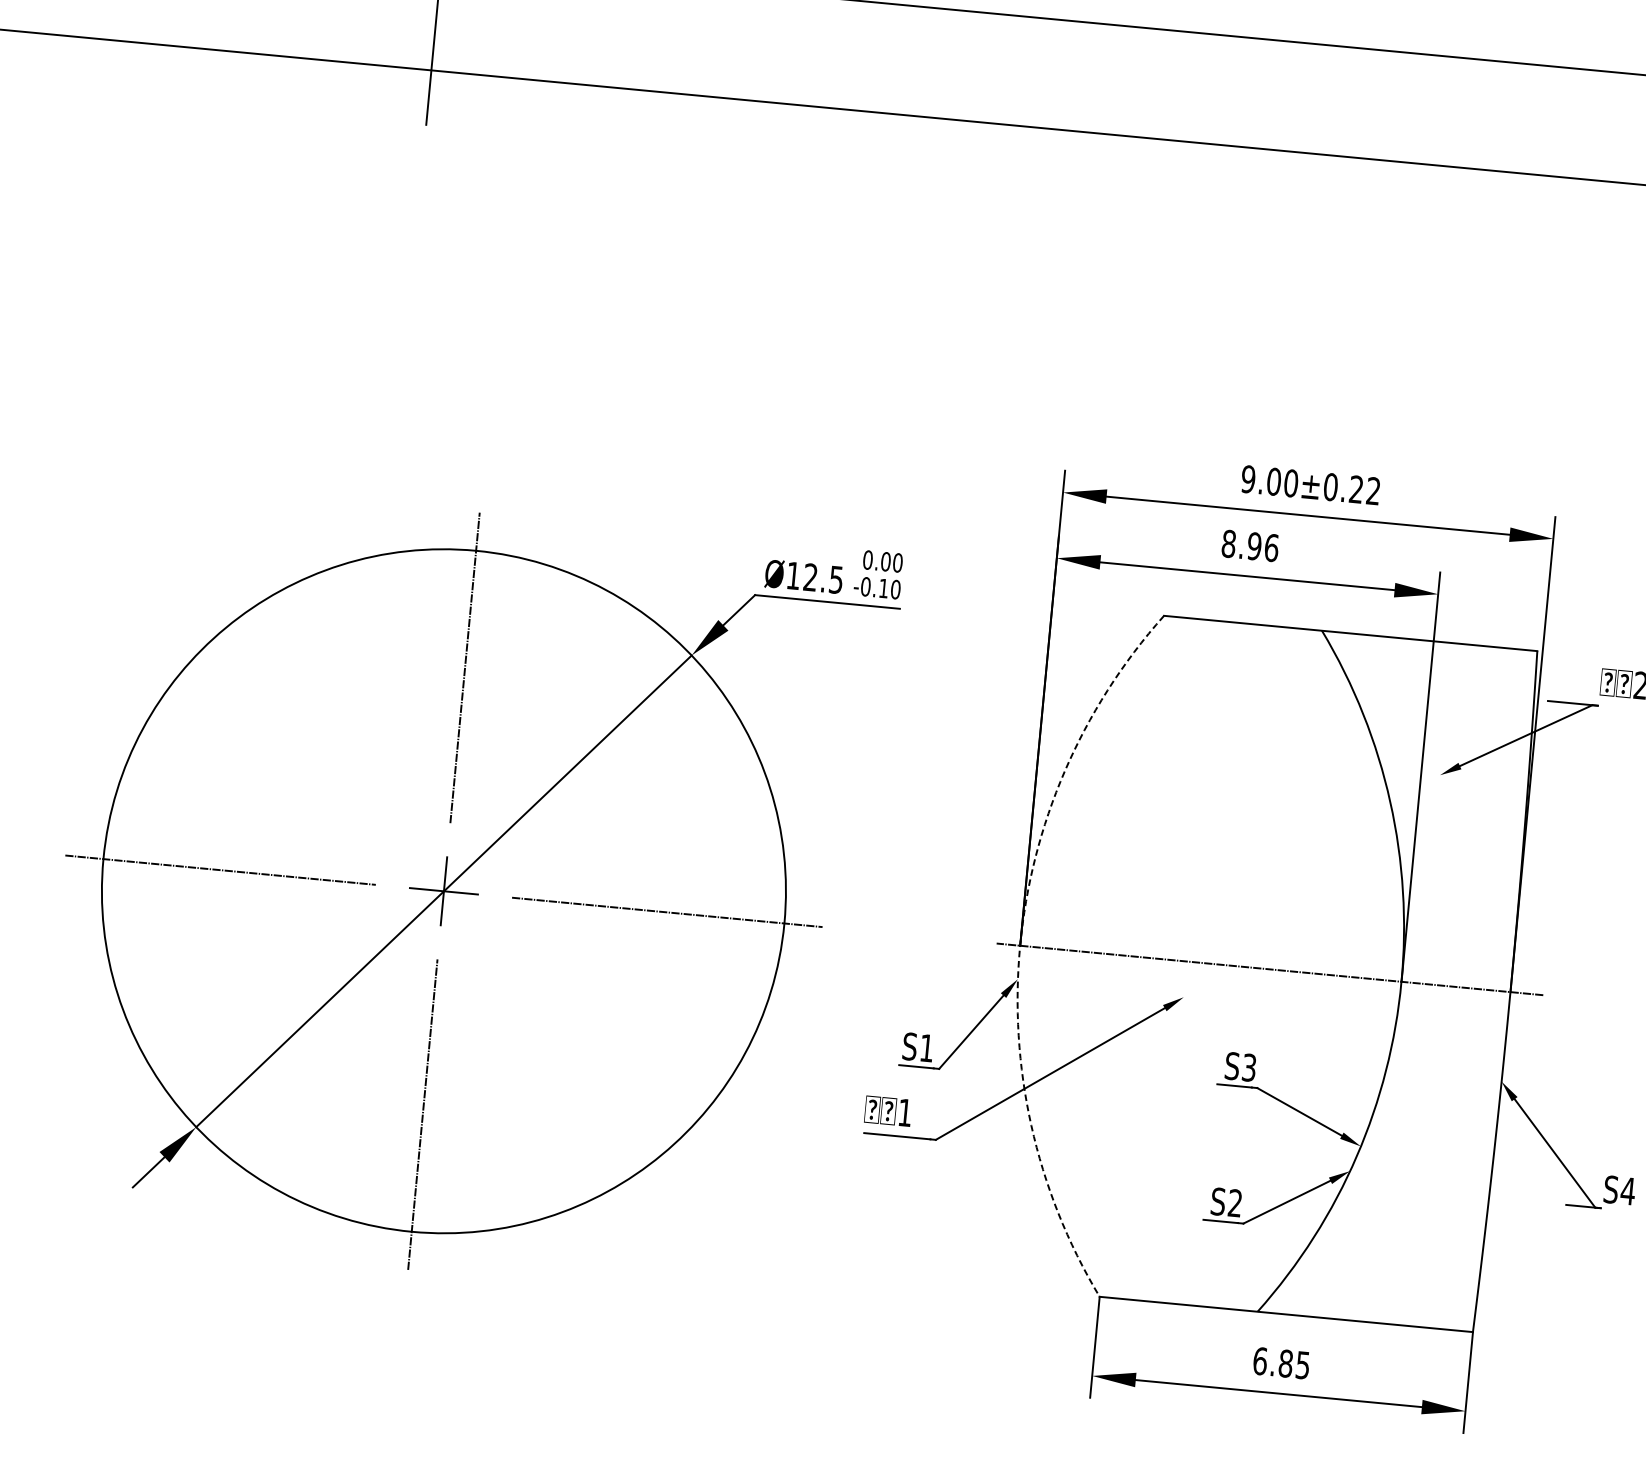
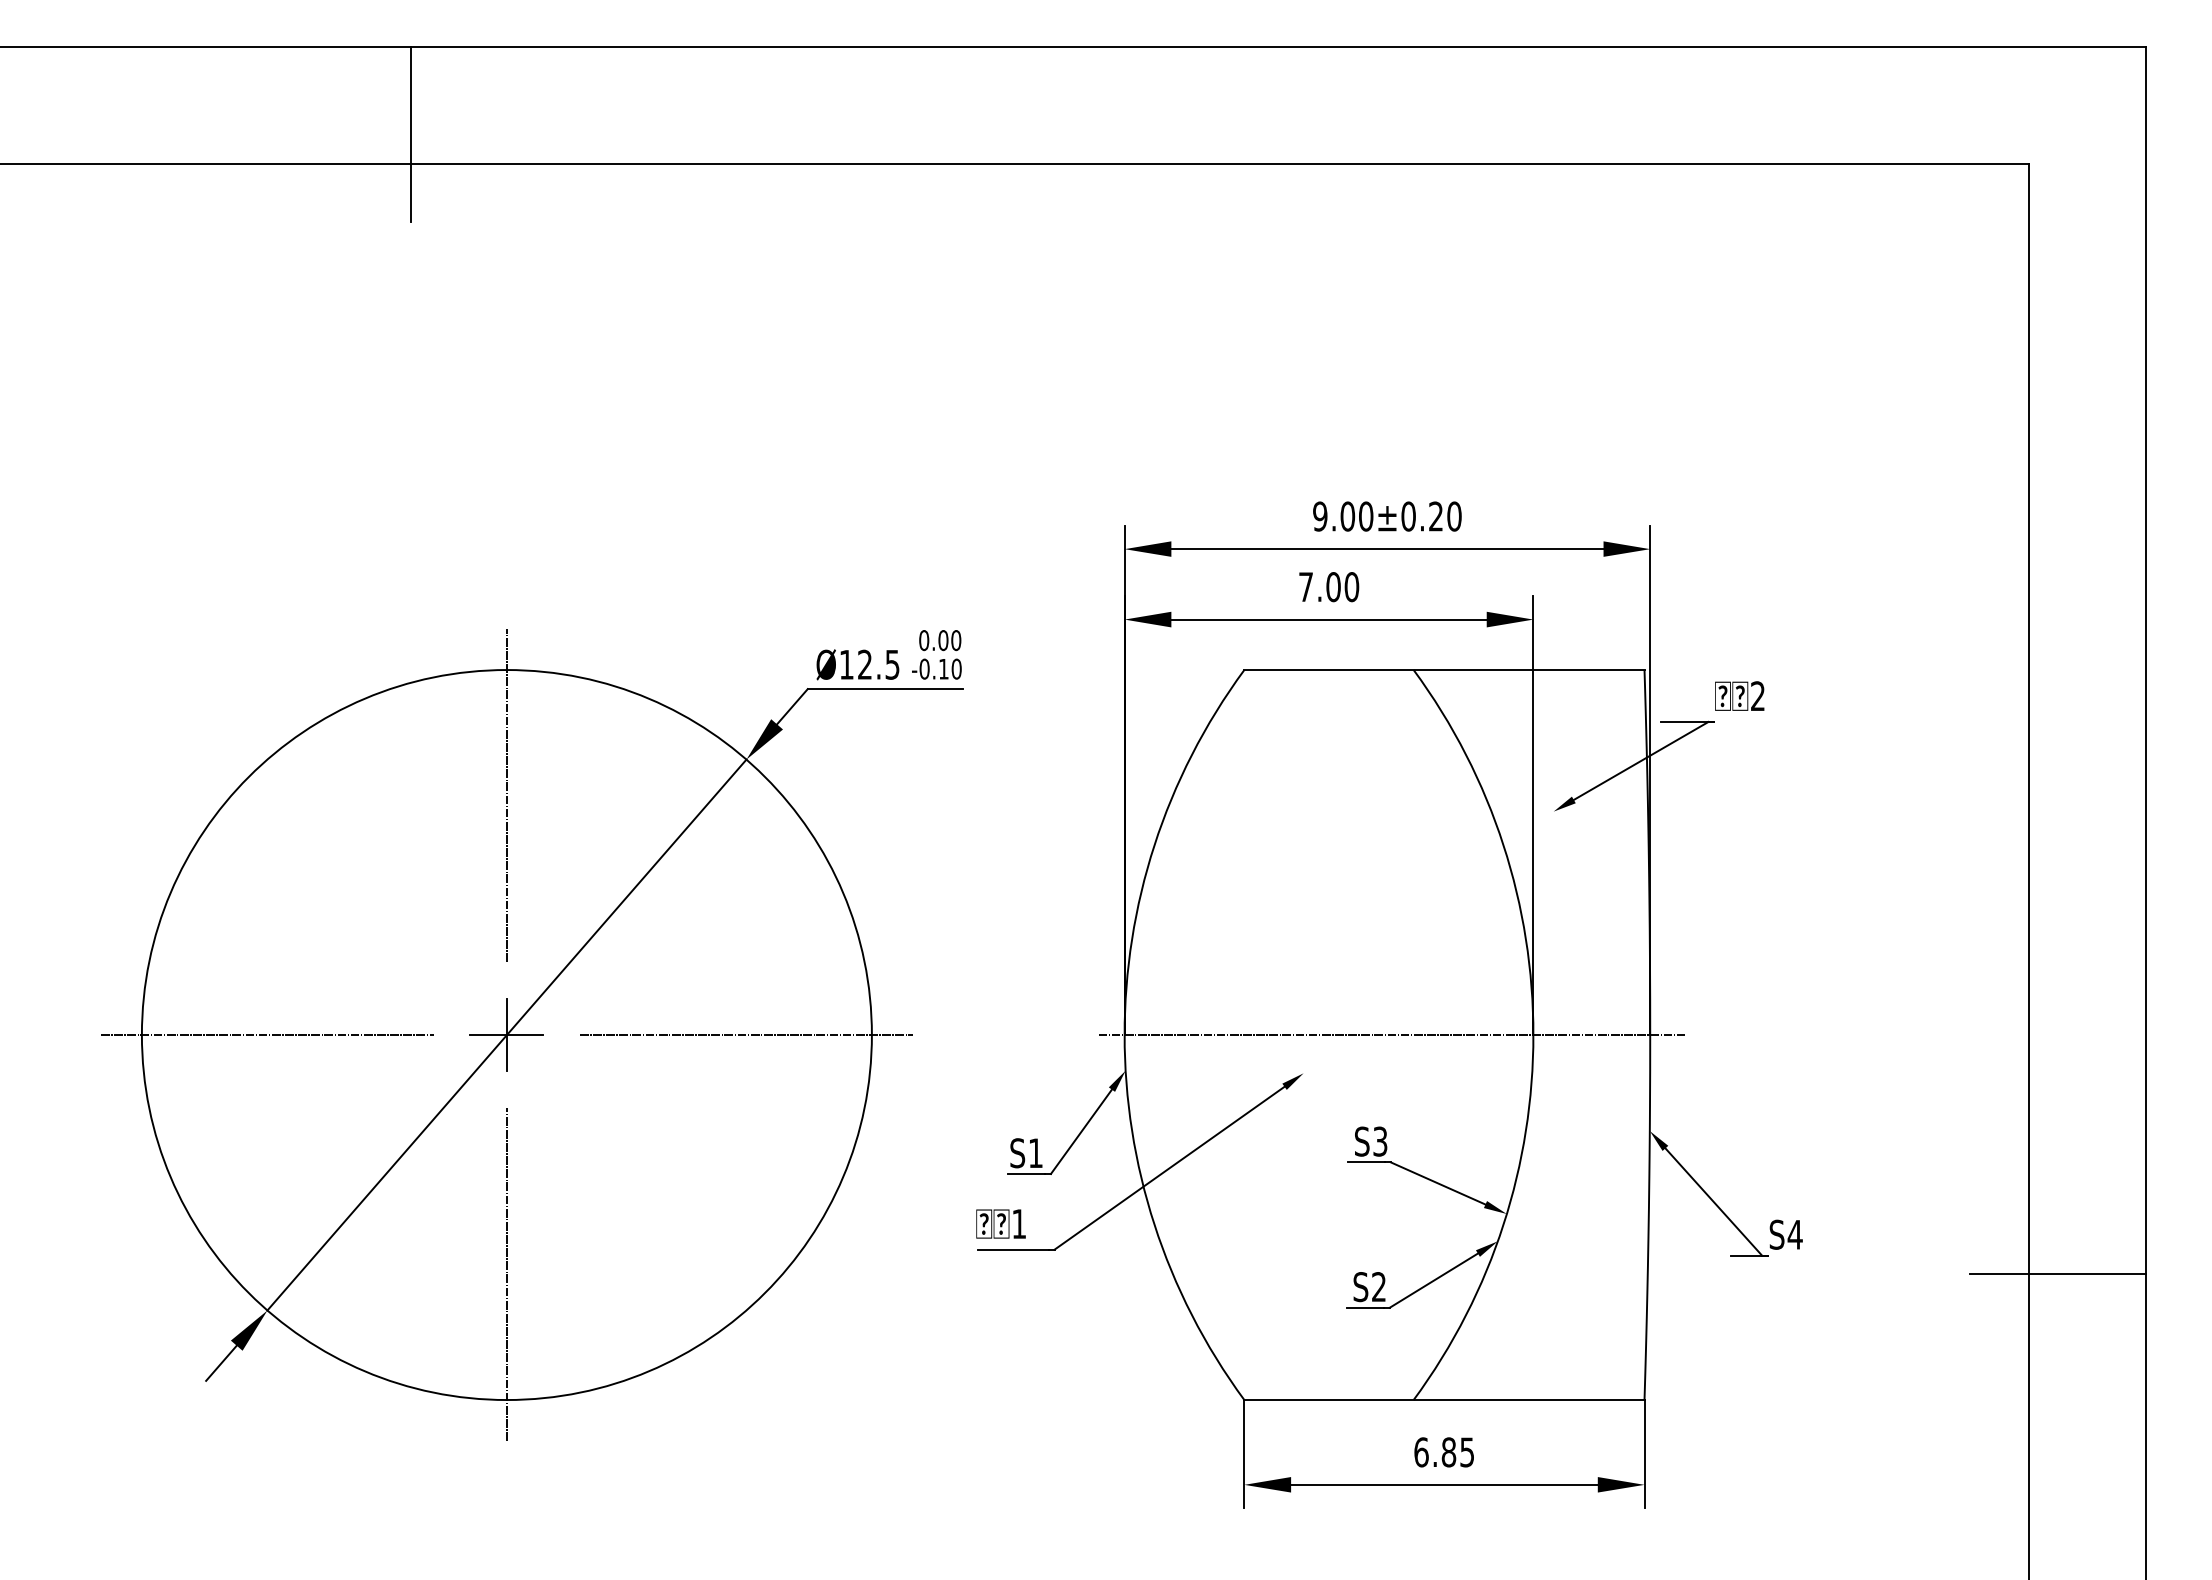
text: (1373, 491) -> (1454, 516), 9.00±0.22 -> 9.00±0.20
text: (1250, 546) -> (1329, 587), 8.96 -> 7.00
arc: (1020, 946) -> (1124, 1035), dashed -> solid

